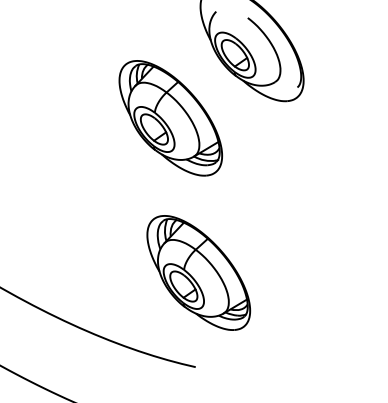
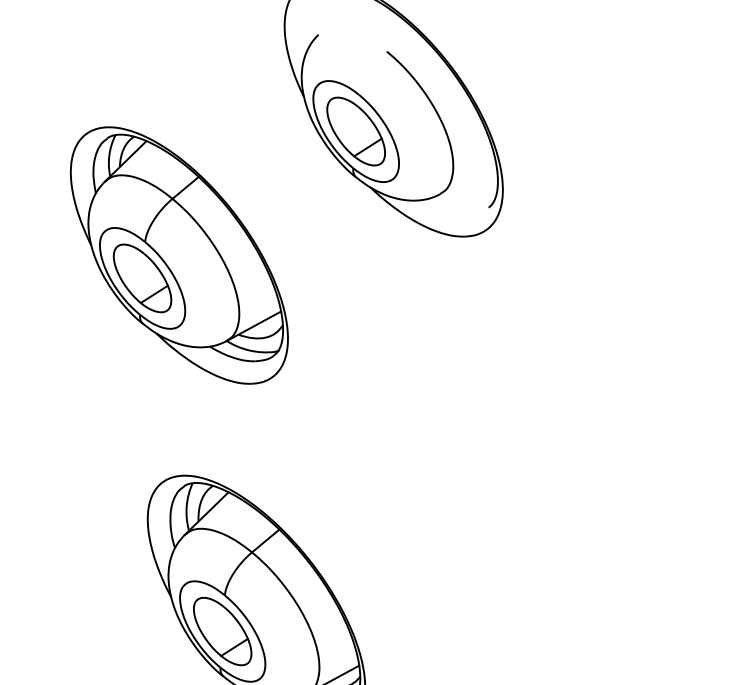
part: (170, 118) -> (178, 255), moved

